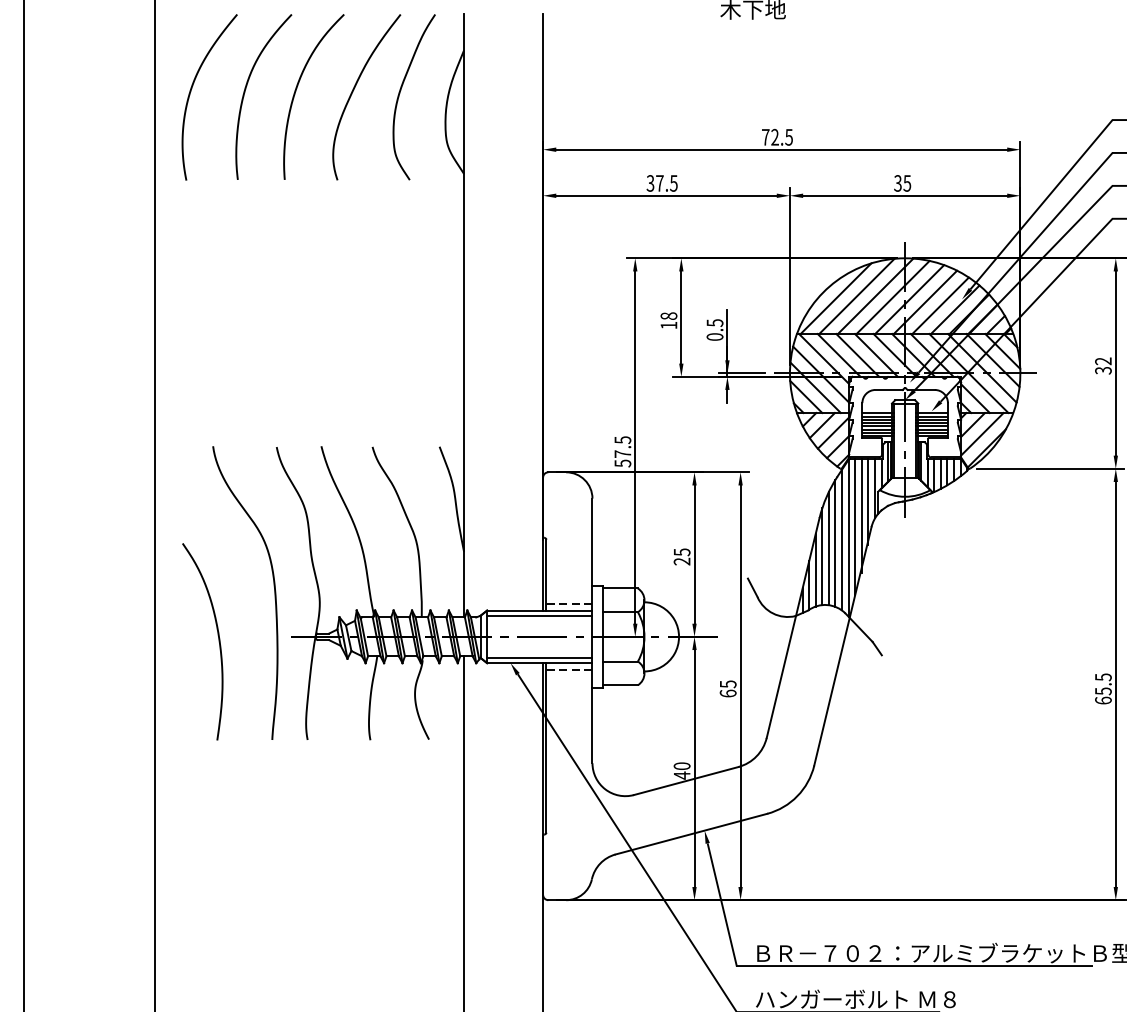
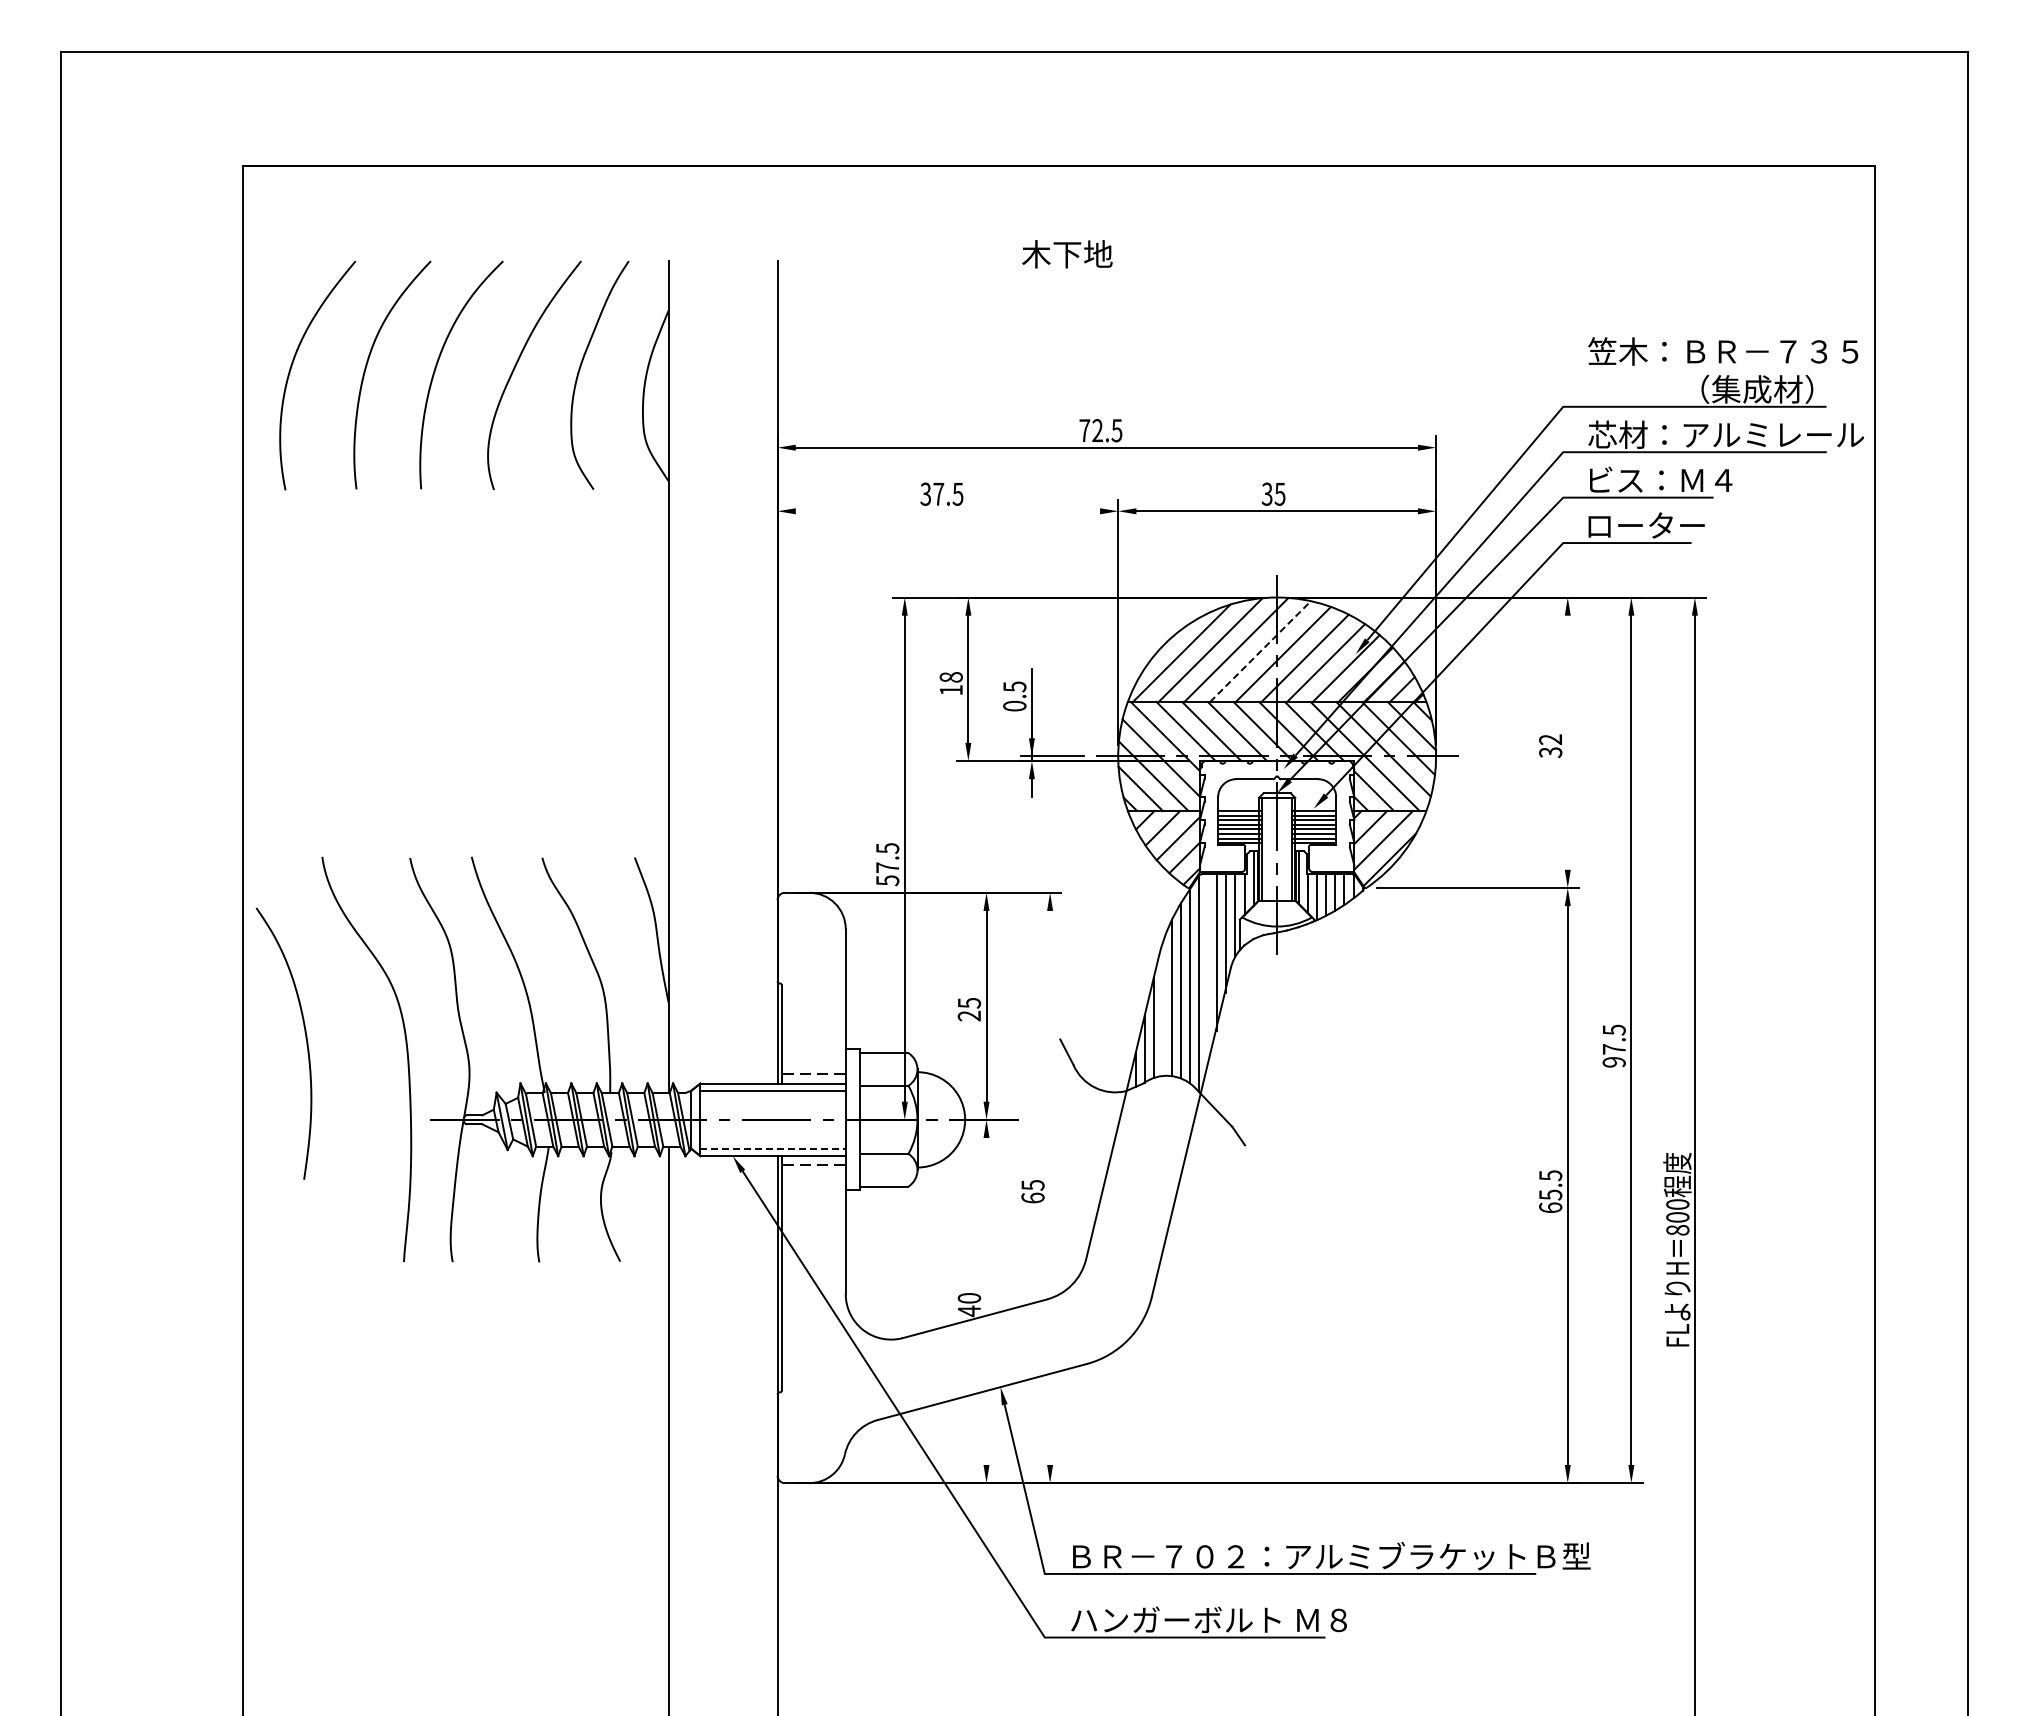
line: (666, 195) -> (947, 511), removed
line: (893, 297) -> (1260, 651), solid -> dashed
line: (1115, 363) -> (1567, 742), removed
line: (855, 526) -> (1208, 967), removed
line: (822, 556) -> (1162, 1008), removed
curve: (218, 638) -> (305, 1038), moved
line: (540, 657) -> (773, 1148), solid -> dashed
line: (740, 685) -> (1050, 1187), removed
line: (694, 768) -> (986, 1301), removed

